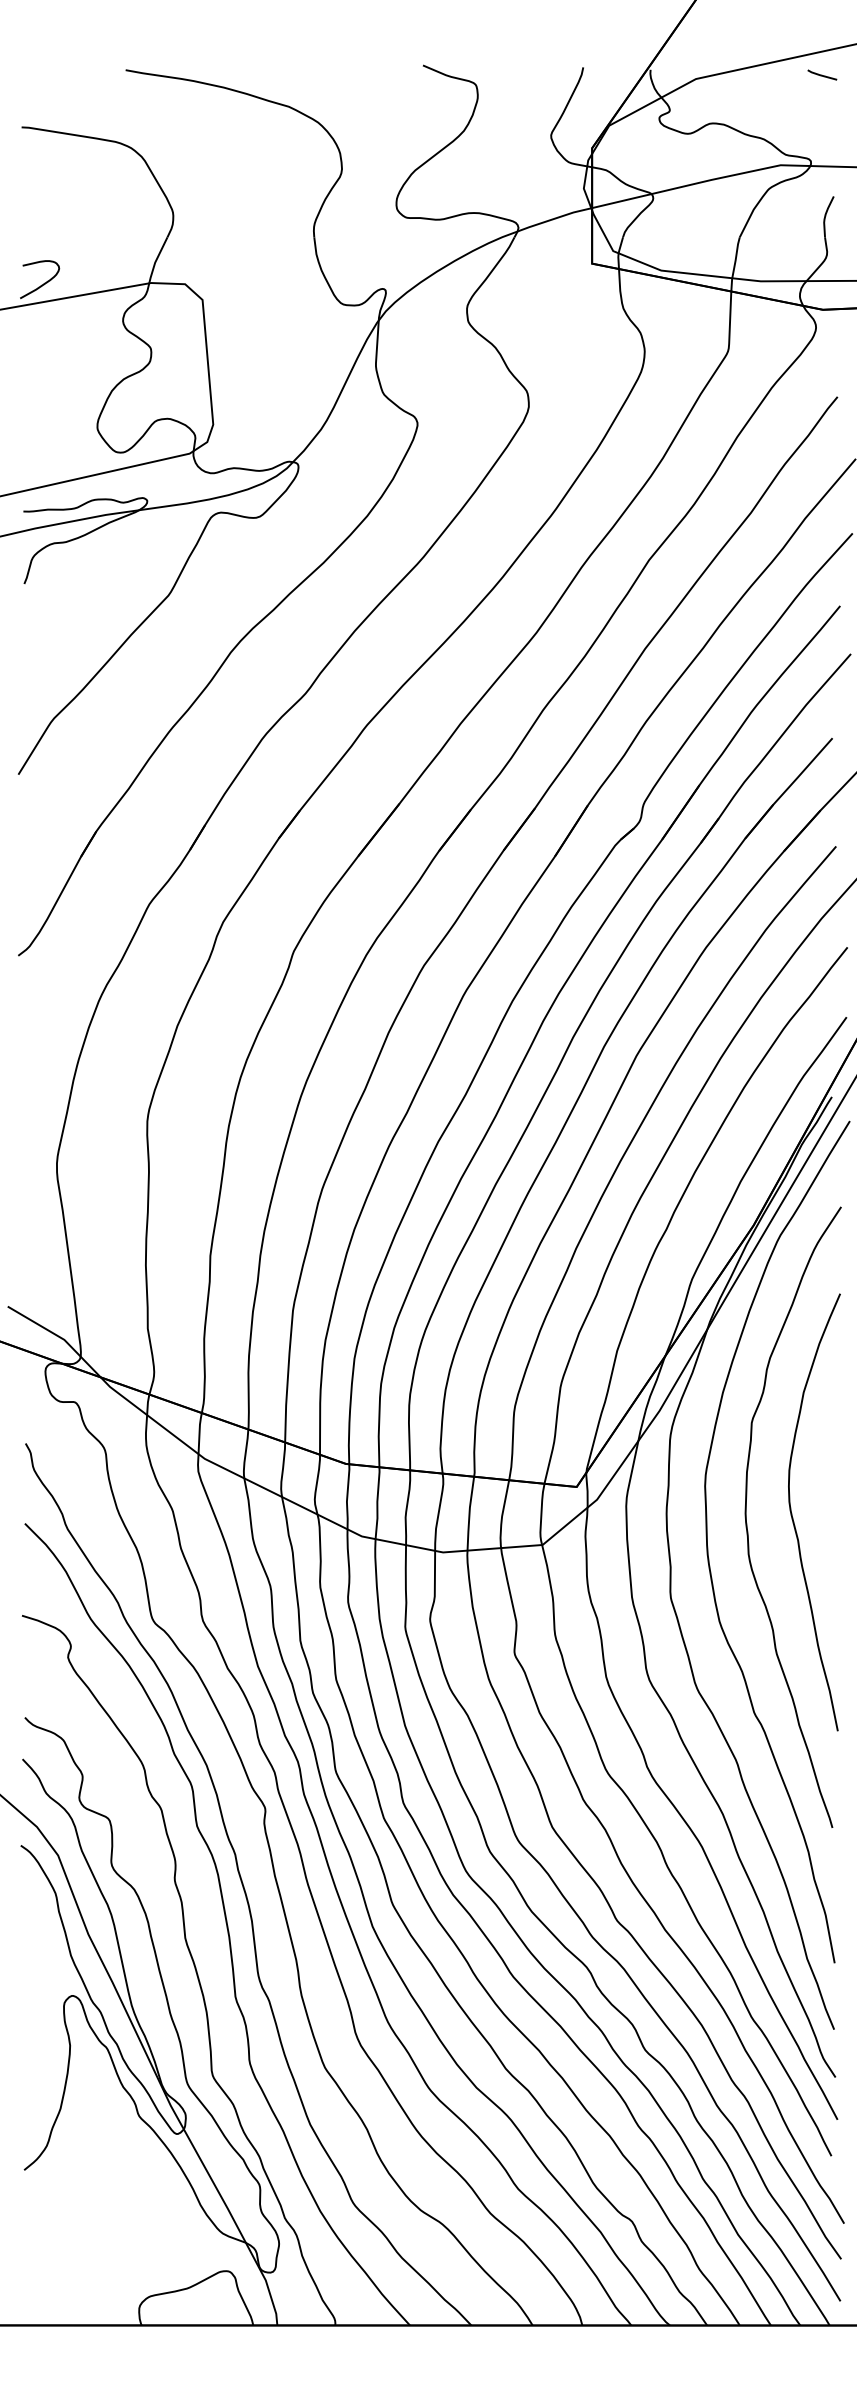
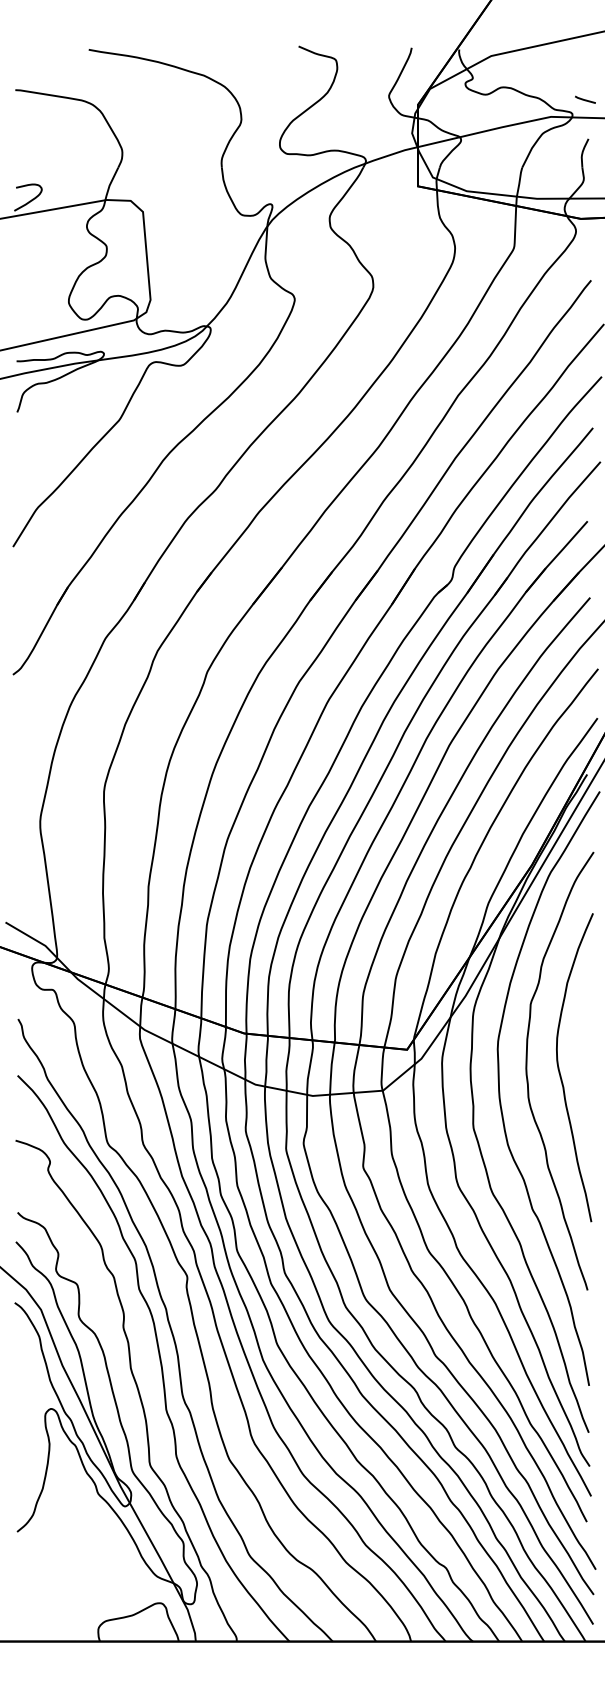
line: (822, 74) -> (585, 99), moved

